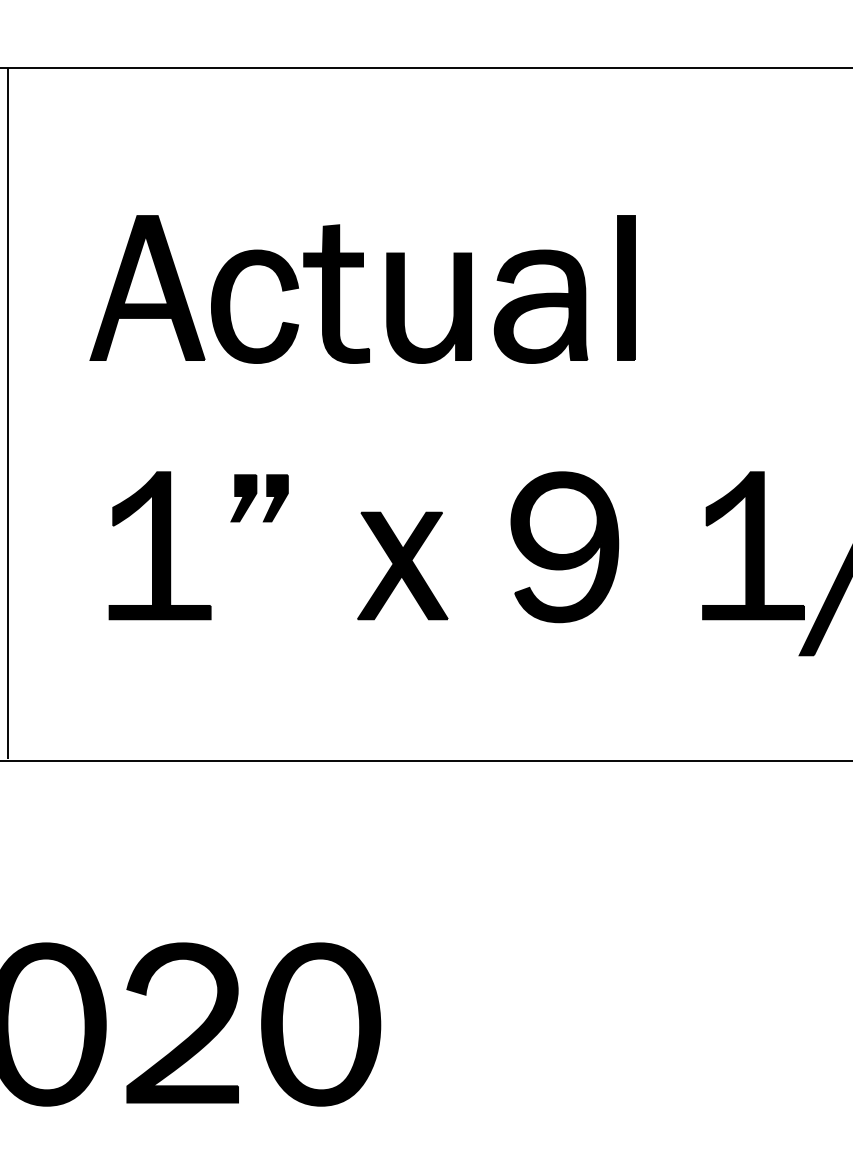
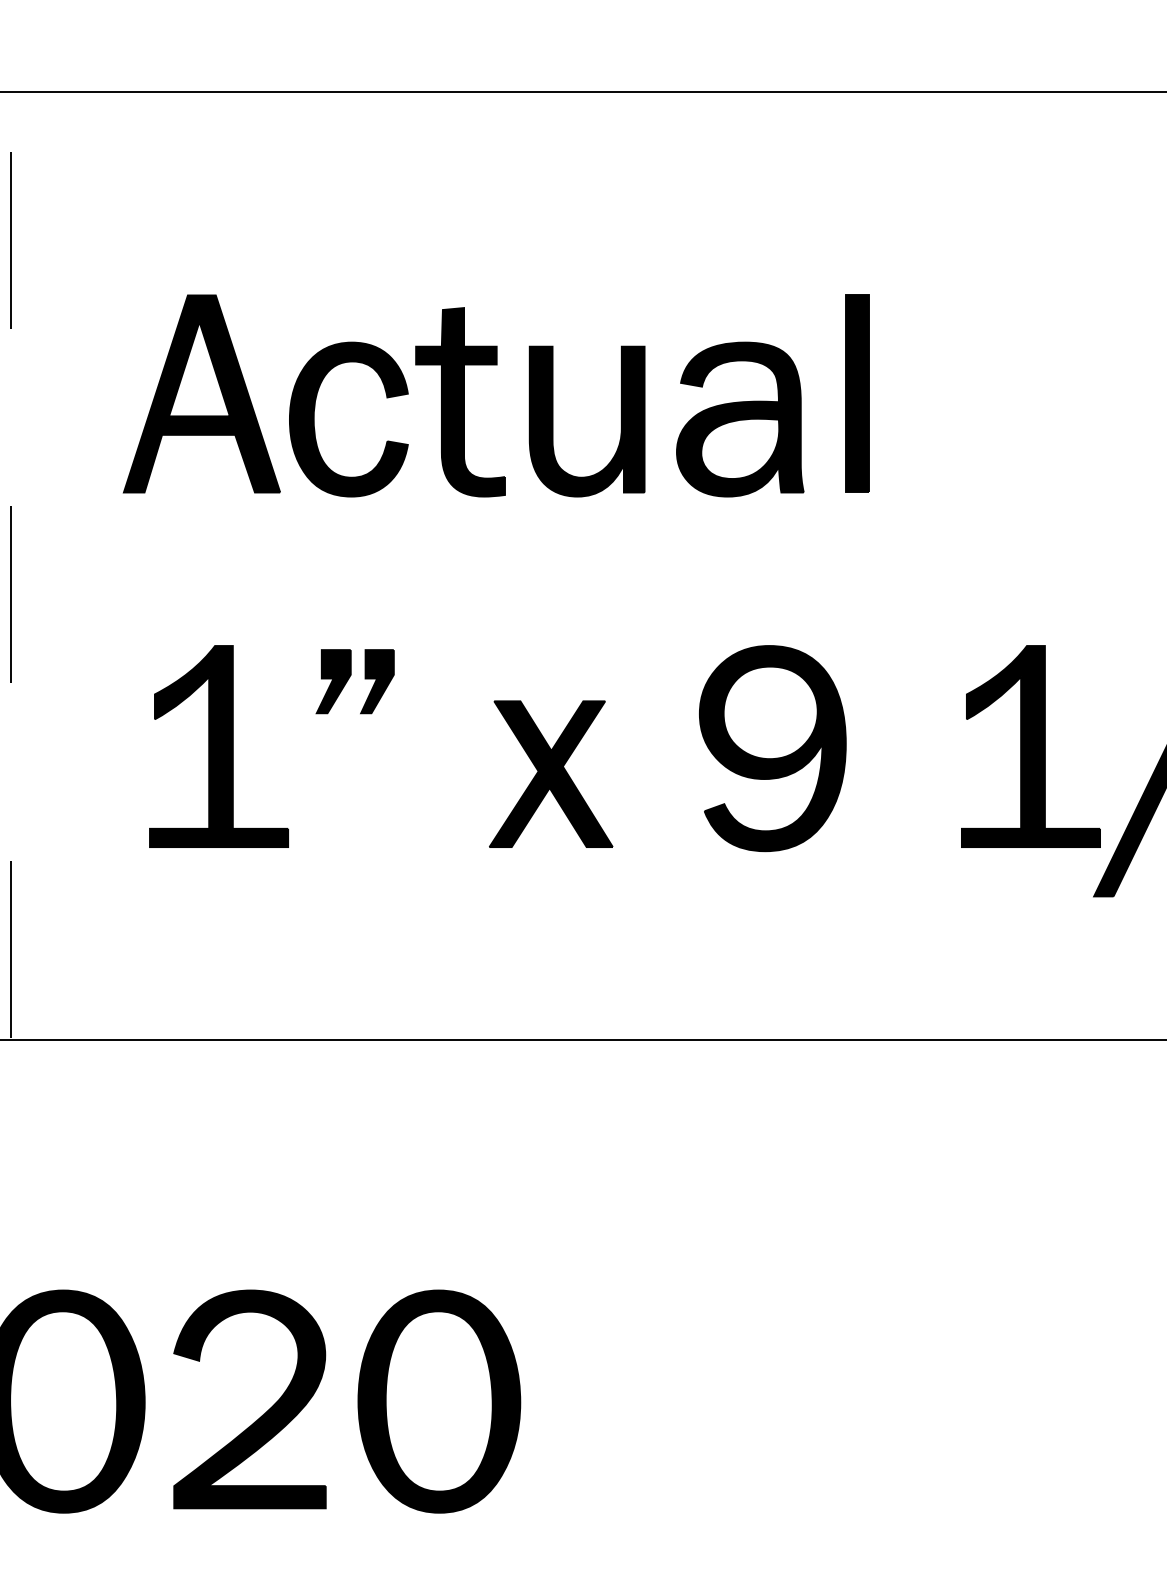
line: (7, 413) -> (10, 565), solid -> dashed

